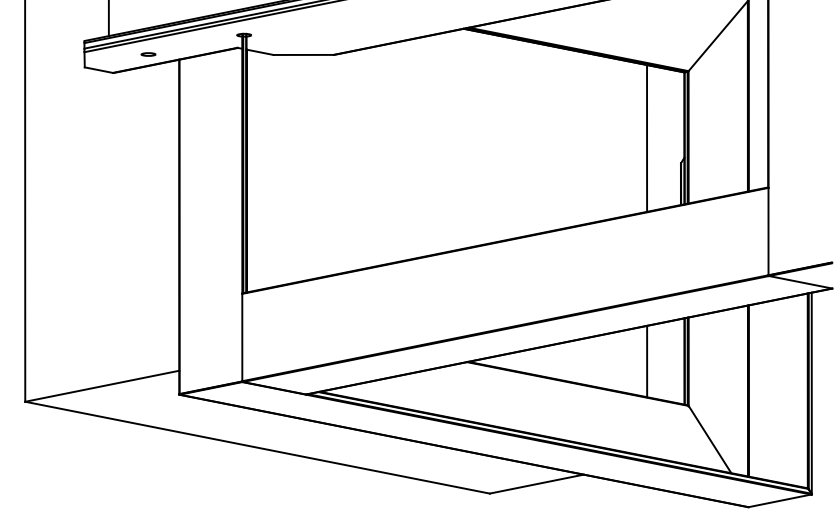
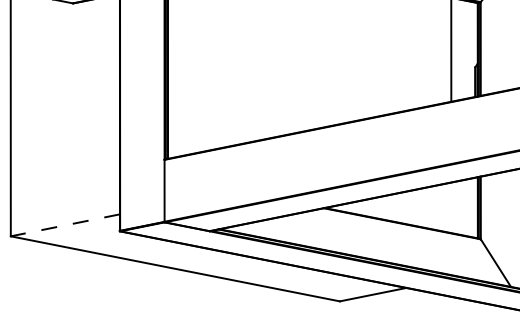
line: (647, 361) -> (451, 207), removed
line: (102, 386) -> (65, 225), solid -> dashed

